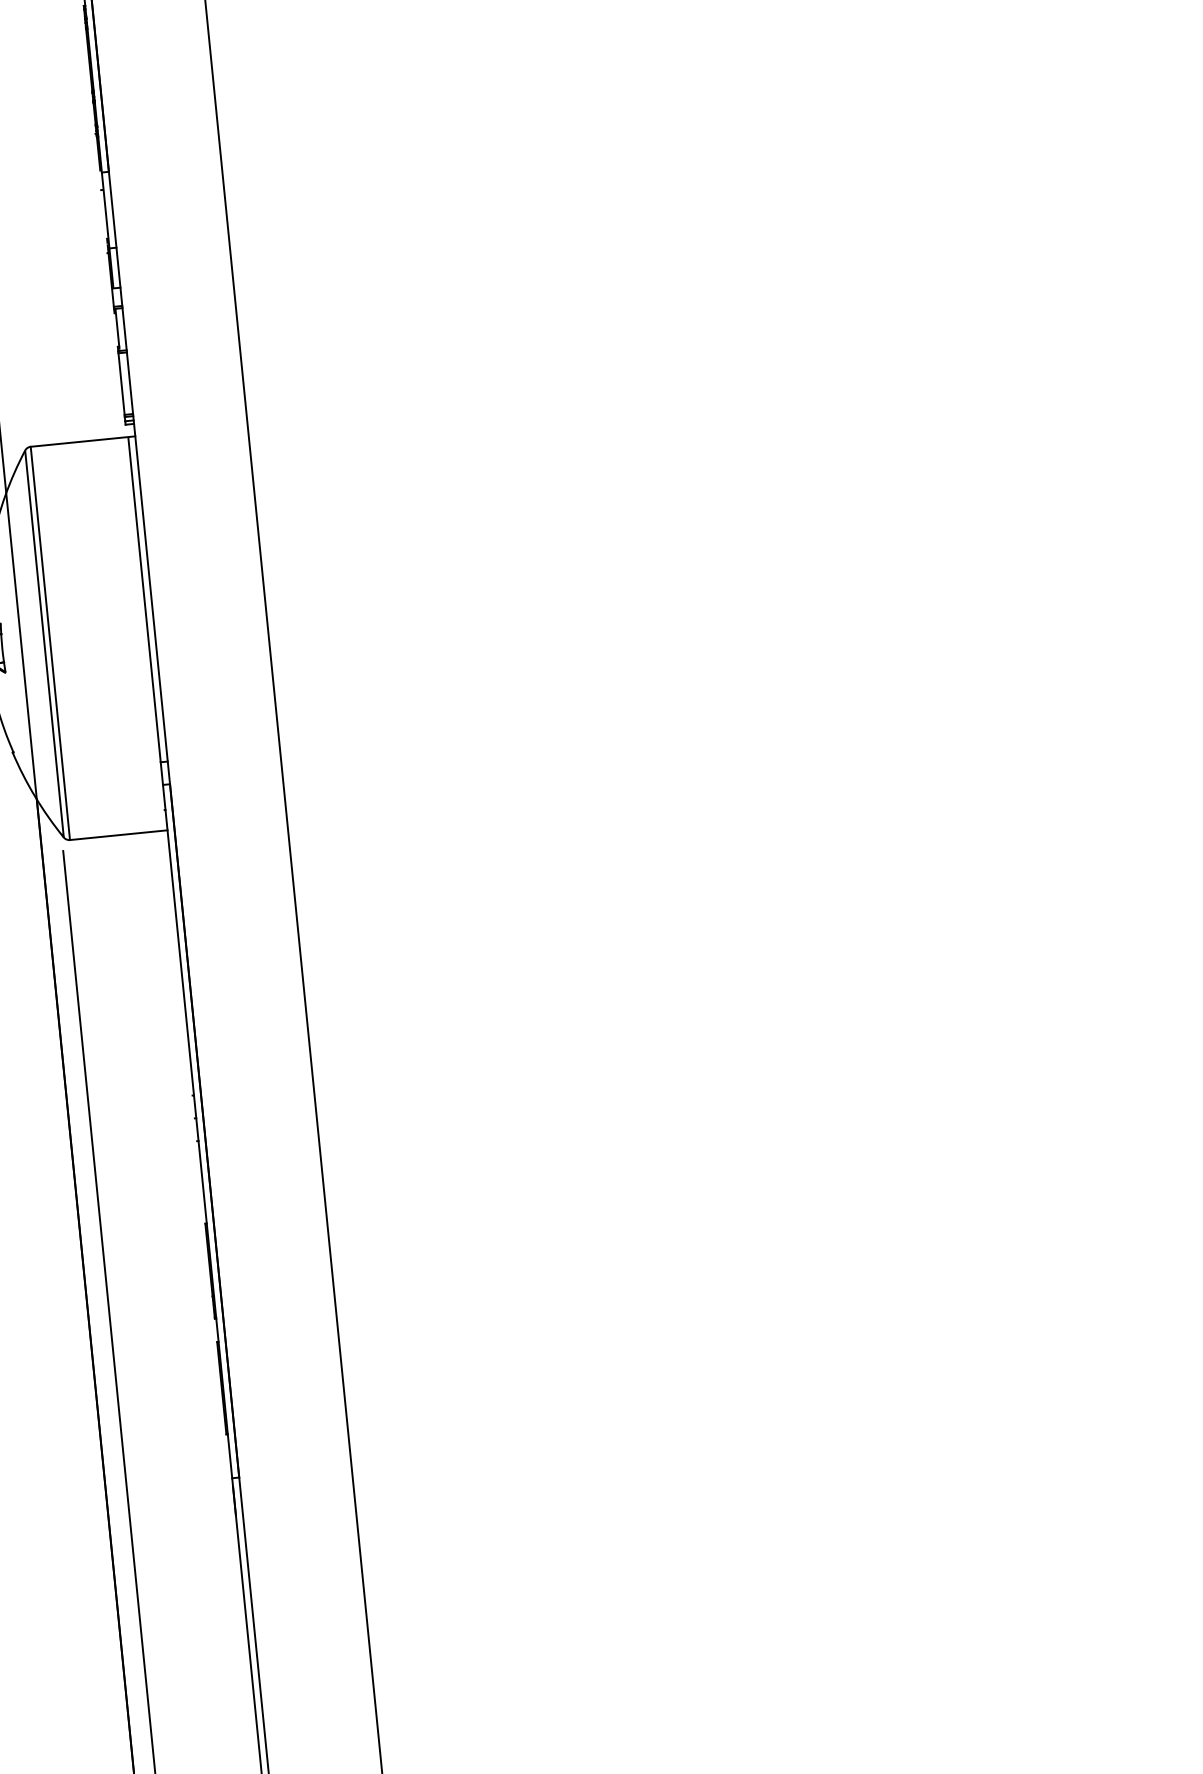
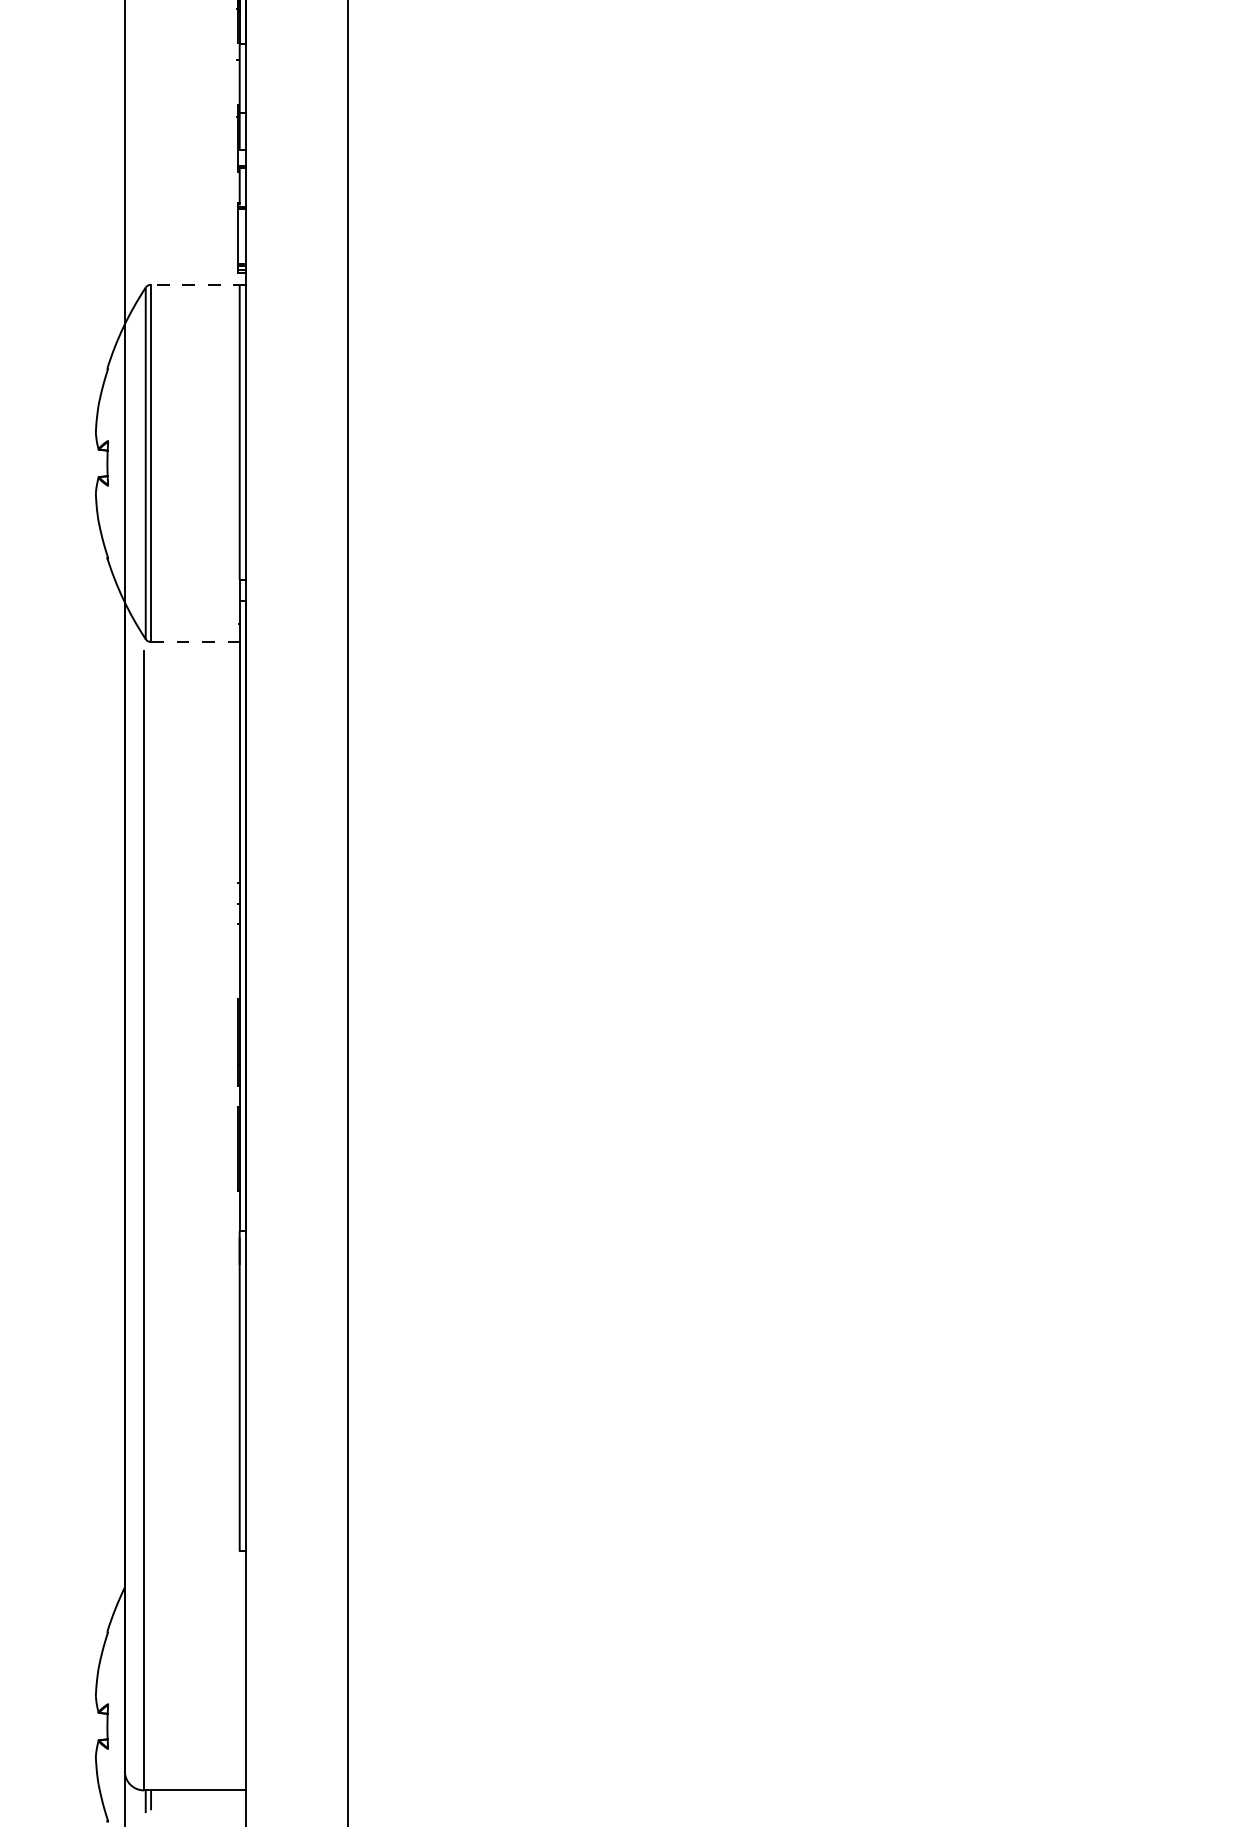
line: (82, 441) -> (198, 284), solid -> dashed
line: (118, 835) -> (195, 642), solid -> dashed

